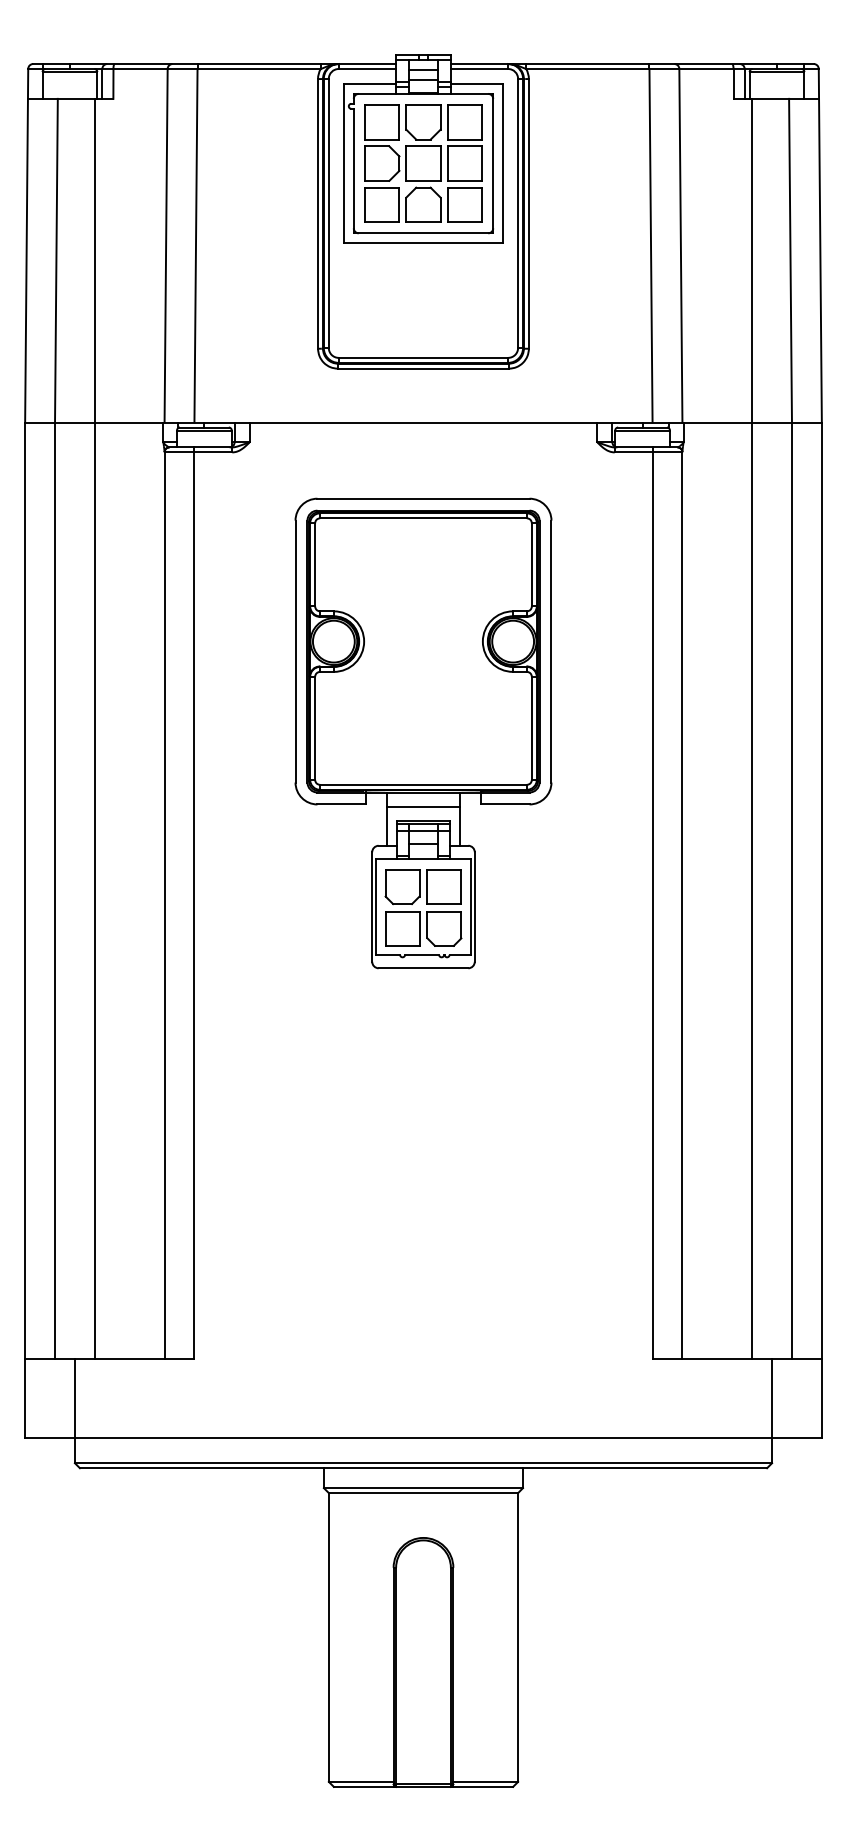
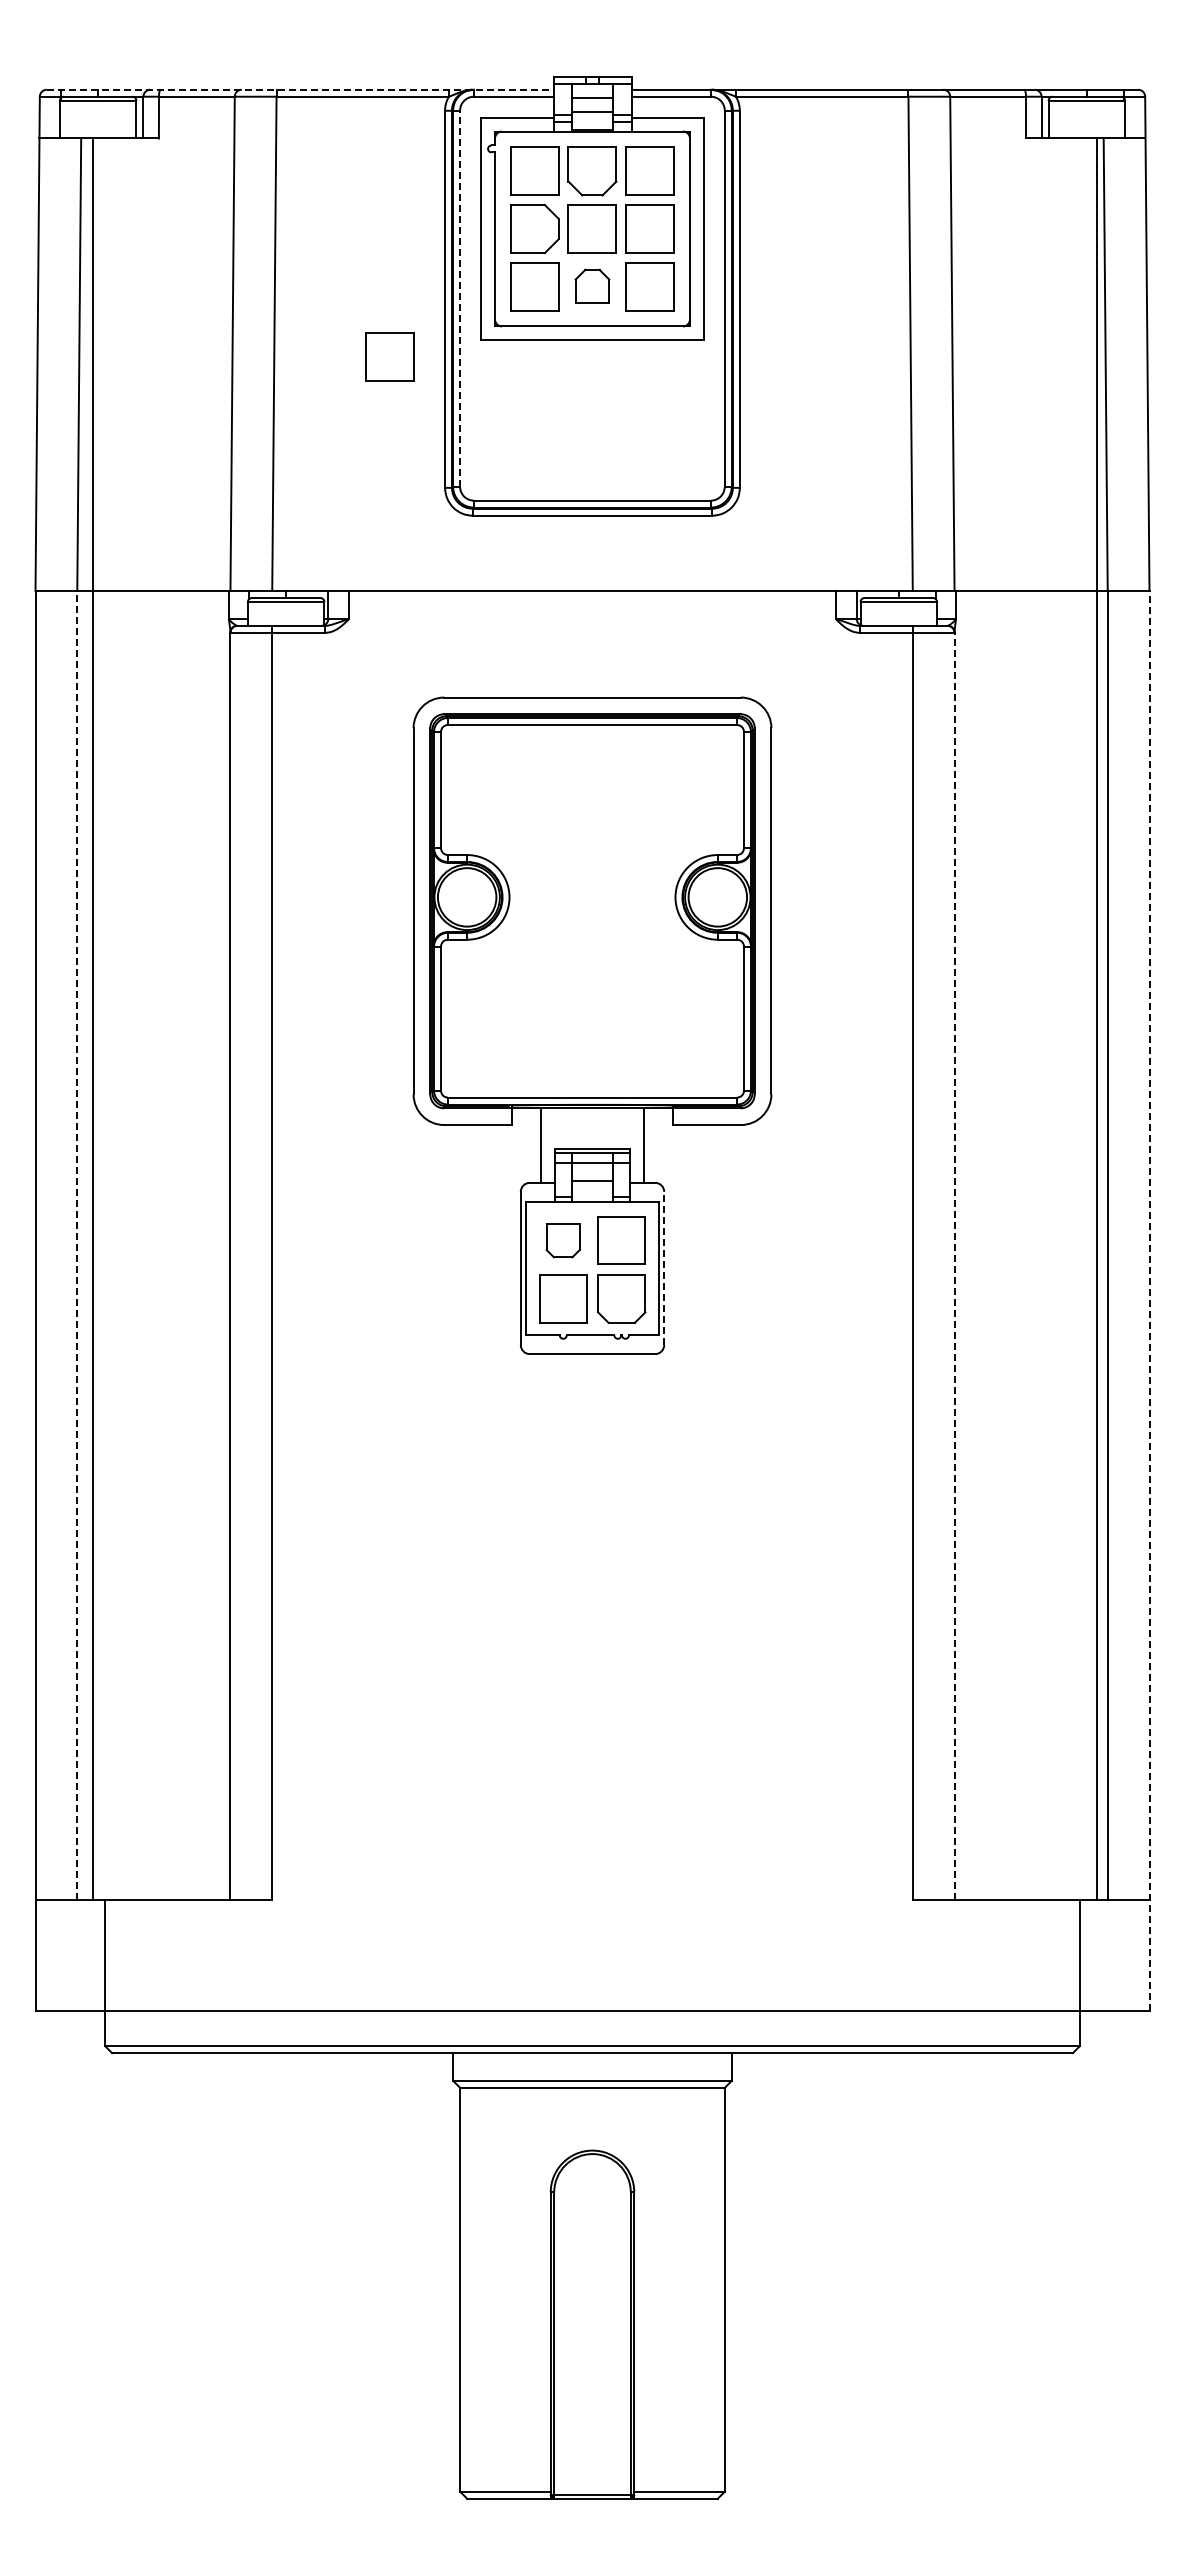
line: (214, 63) -> (300, 89), solid -> dashed
part: (423, 204) -> (592, 286), size x0.7
line: (329, 213) -> (460, 298), solid -> dashed
part: (278, 254) -> (389, 356), added
line: (95, 728) -> (93, 1018), moved
line: (752, 728) -> (1097, 1018), moved
line: (423, 807) -> (592, 1129), removed
part: (402, 887) -> (562, 1240), size x0.7
line: (55, 890) -> (77, 1245), solid -> dashed
line: (682, 905) -> (954, 1266), solid -> dashed
line: (474, 907) -> (664, 1268), solid -> dashed
line: (821, 929) -> (1149, 1300), solid -> dashed

